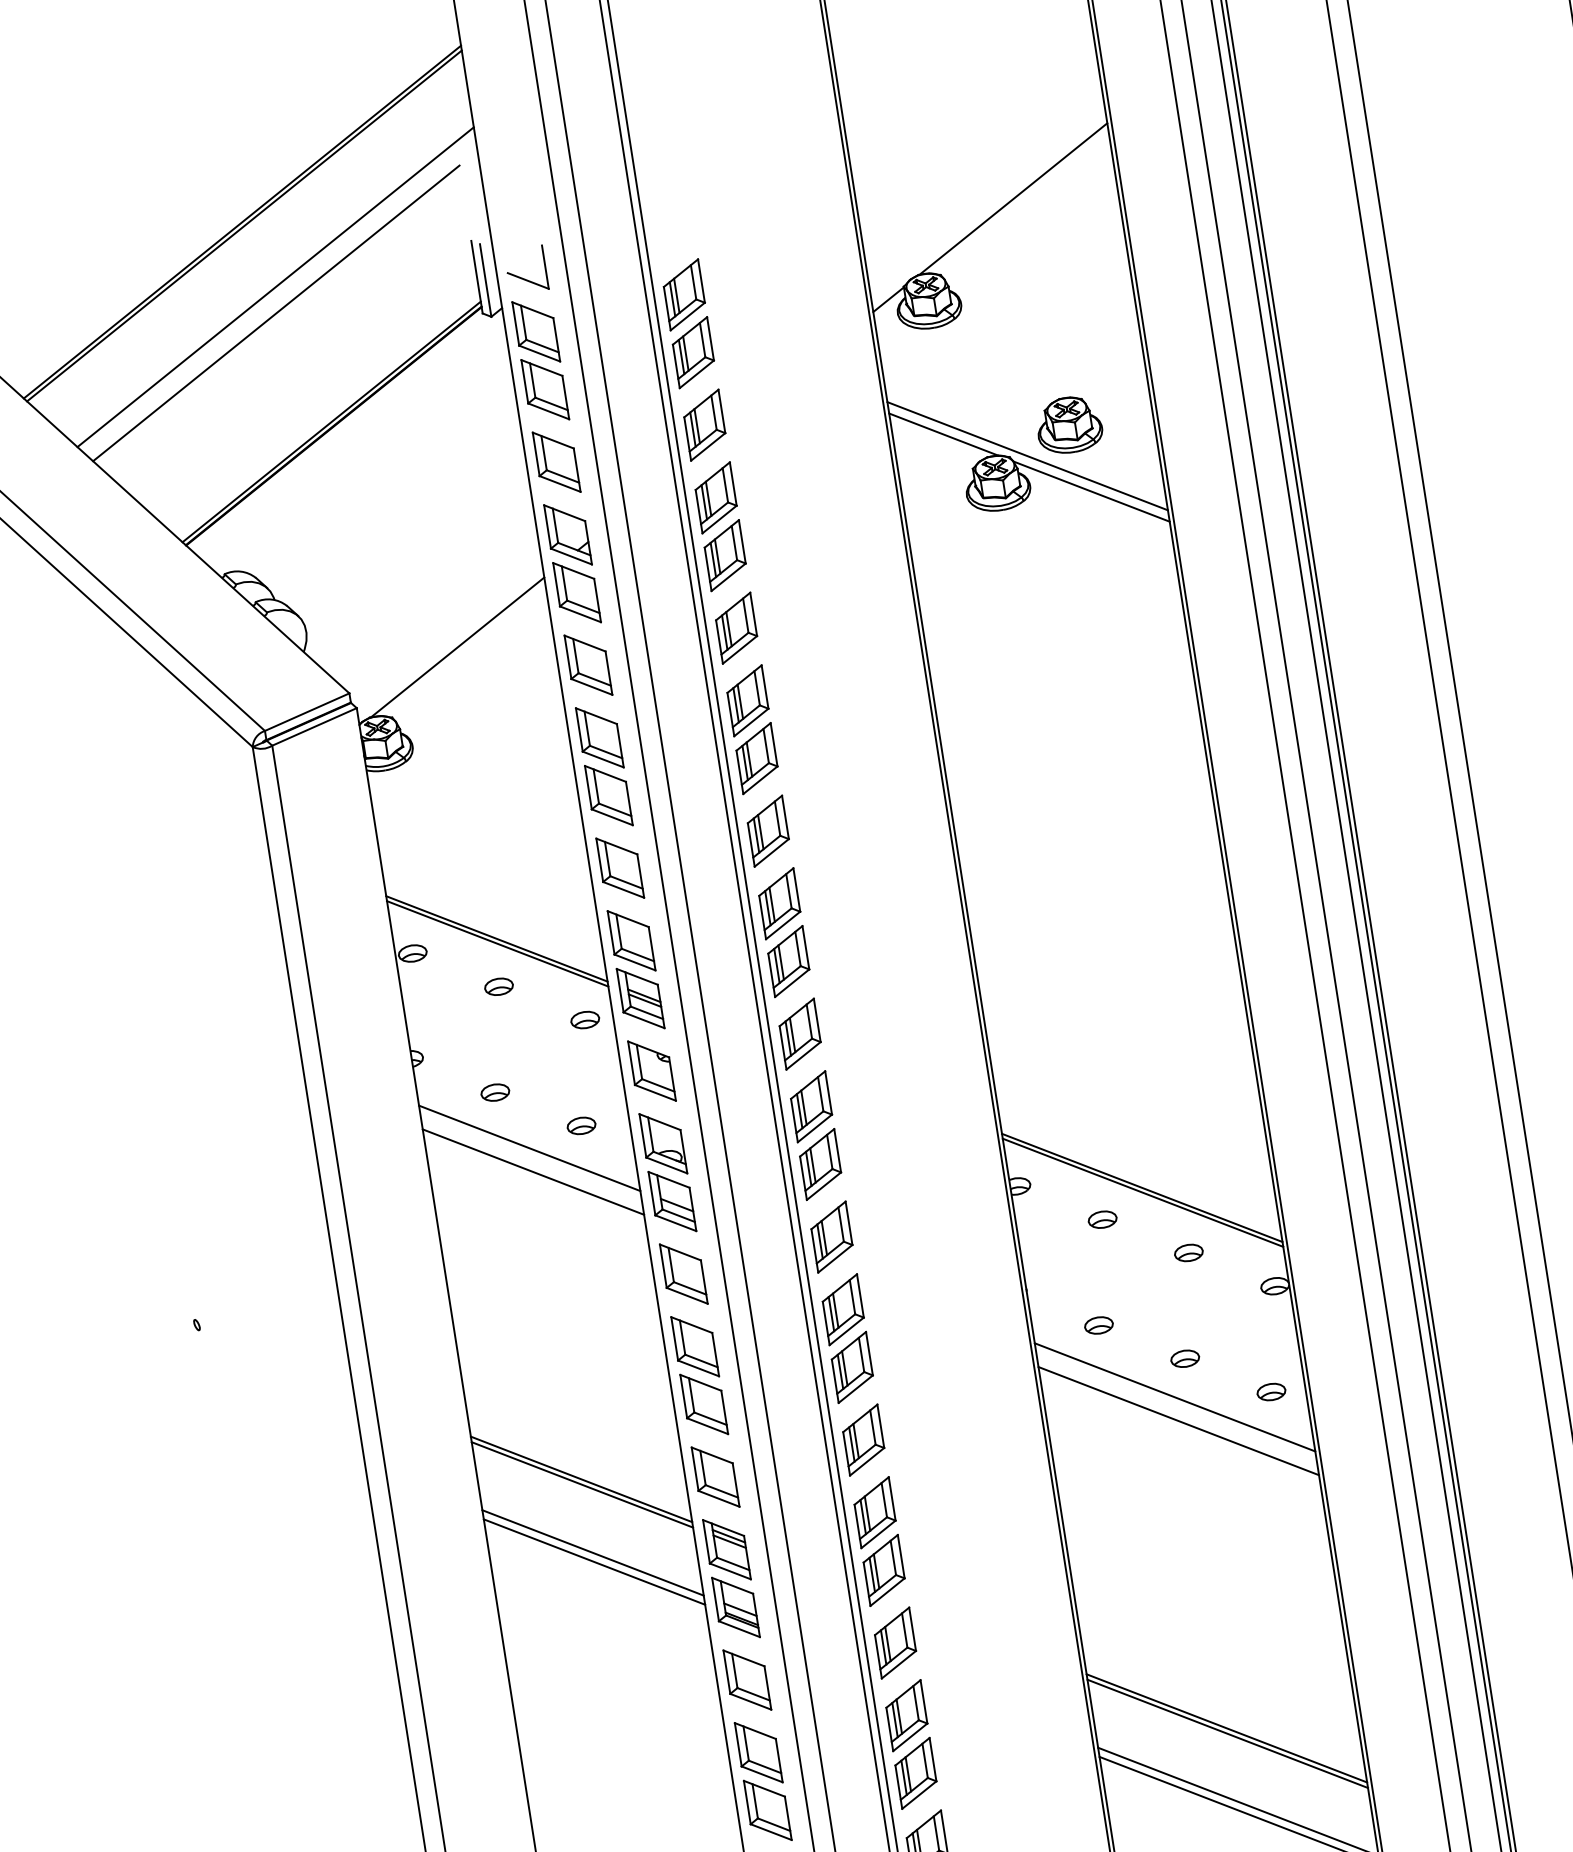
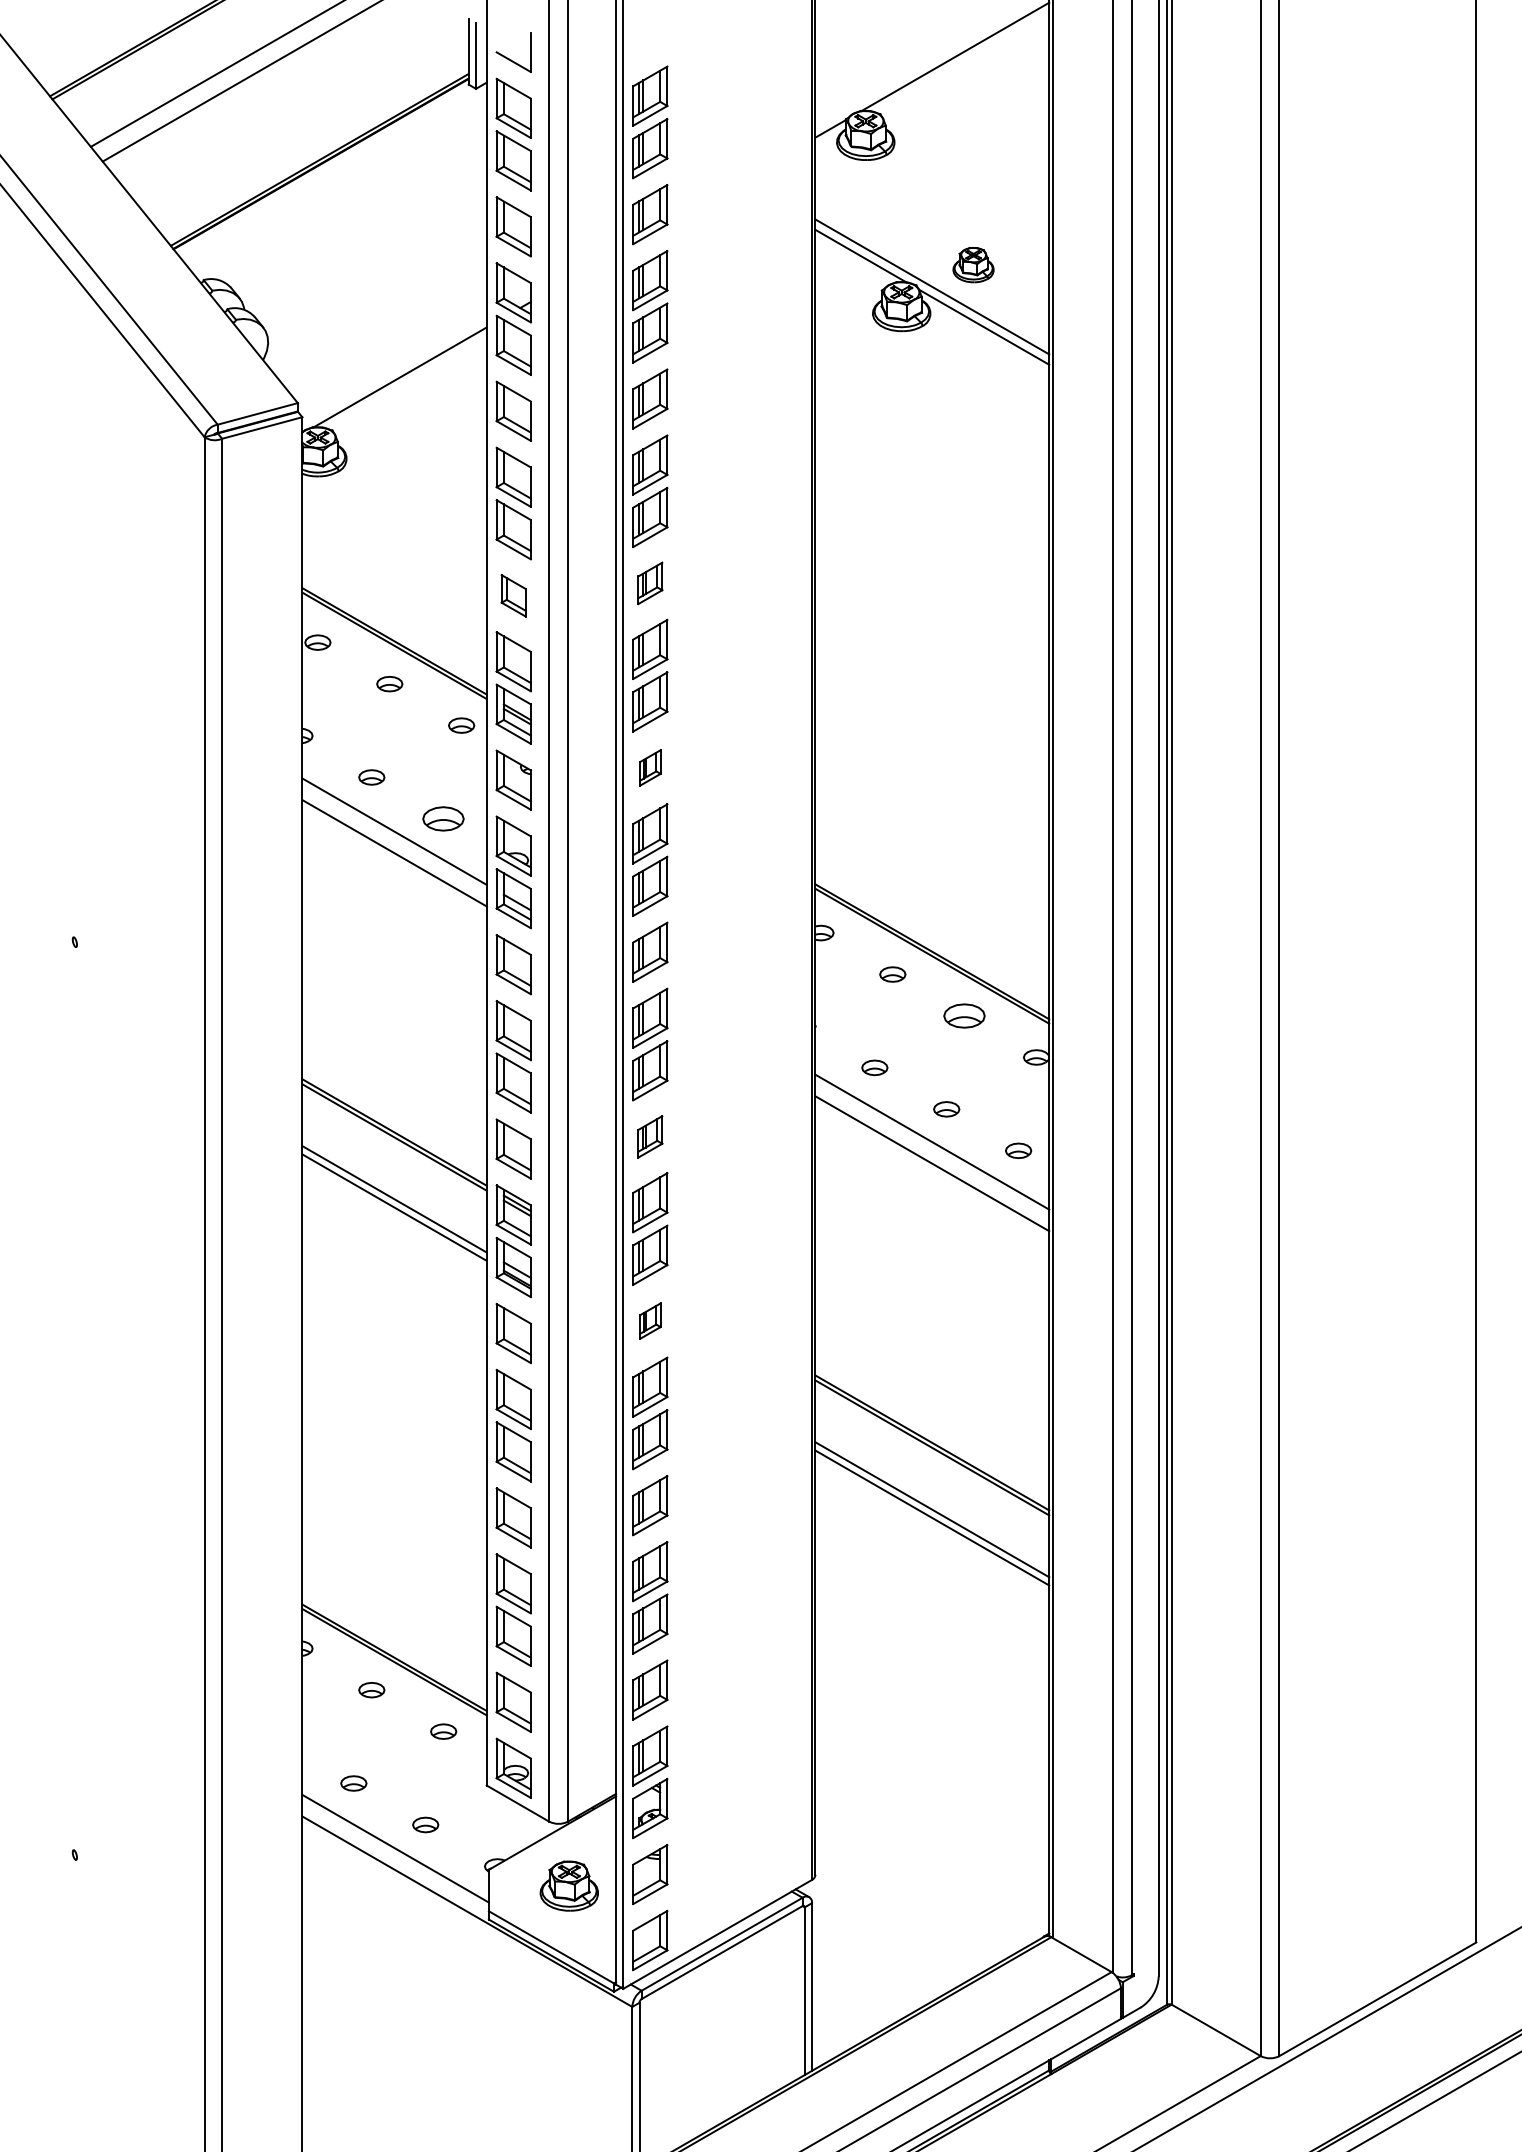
part: (1069, 424) -> (973, 264), size x0.7
part: (768, 830) -> (650, 582), size x0.7
part: (619, 867) -> (513, 595), size x0.7
part: (800, 1033) -> (650, 767), size x0.6
part: (581, 1125) -> (443, 818), size x1.6
part: (1188, 1252) -> (964, 1015), size x1.6
part: (863, 1439) -> (650, 1136), size x0.7
part: (895, 1642) -> (650, 1320), size x0.6

